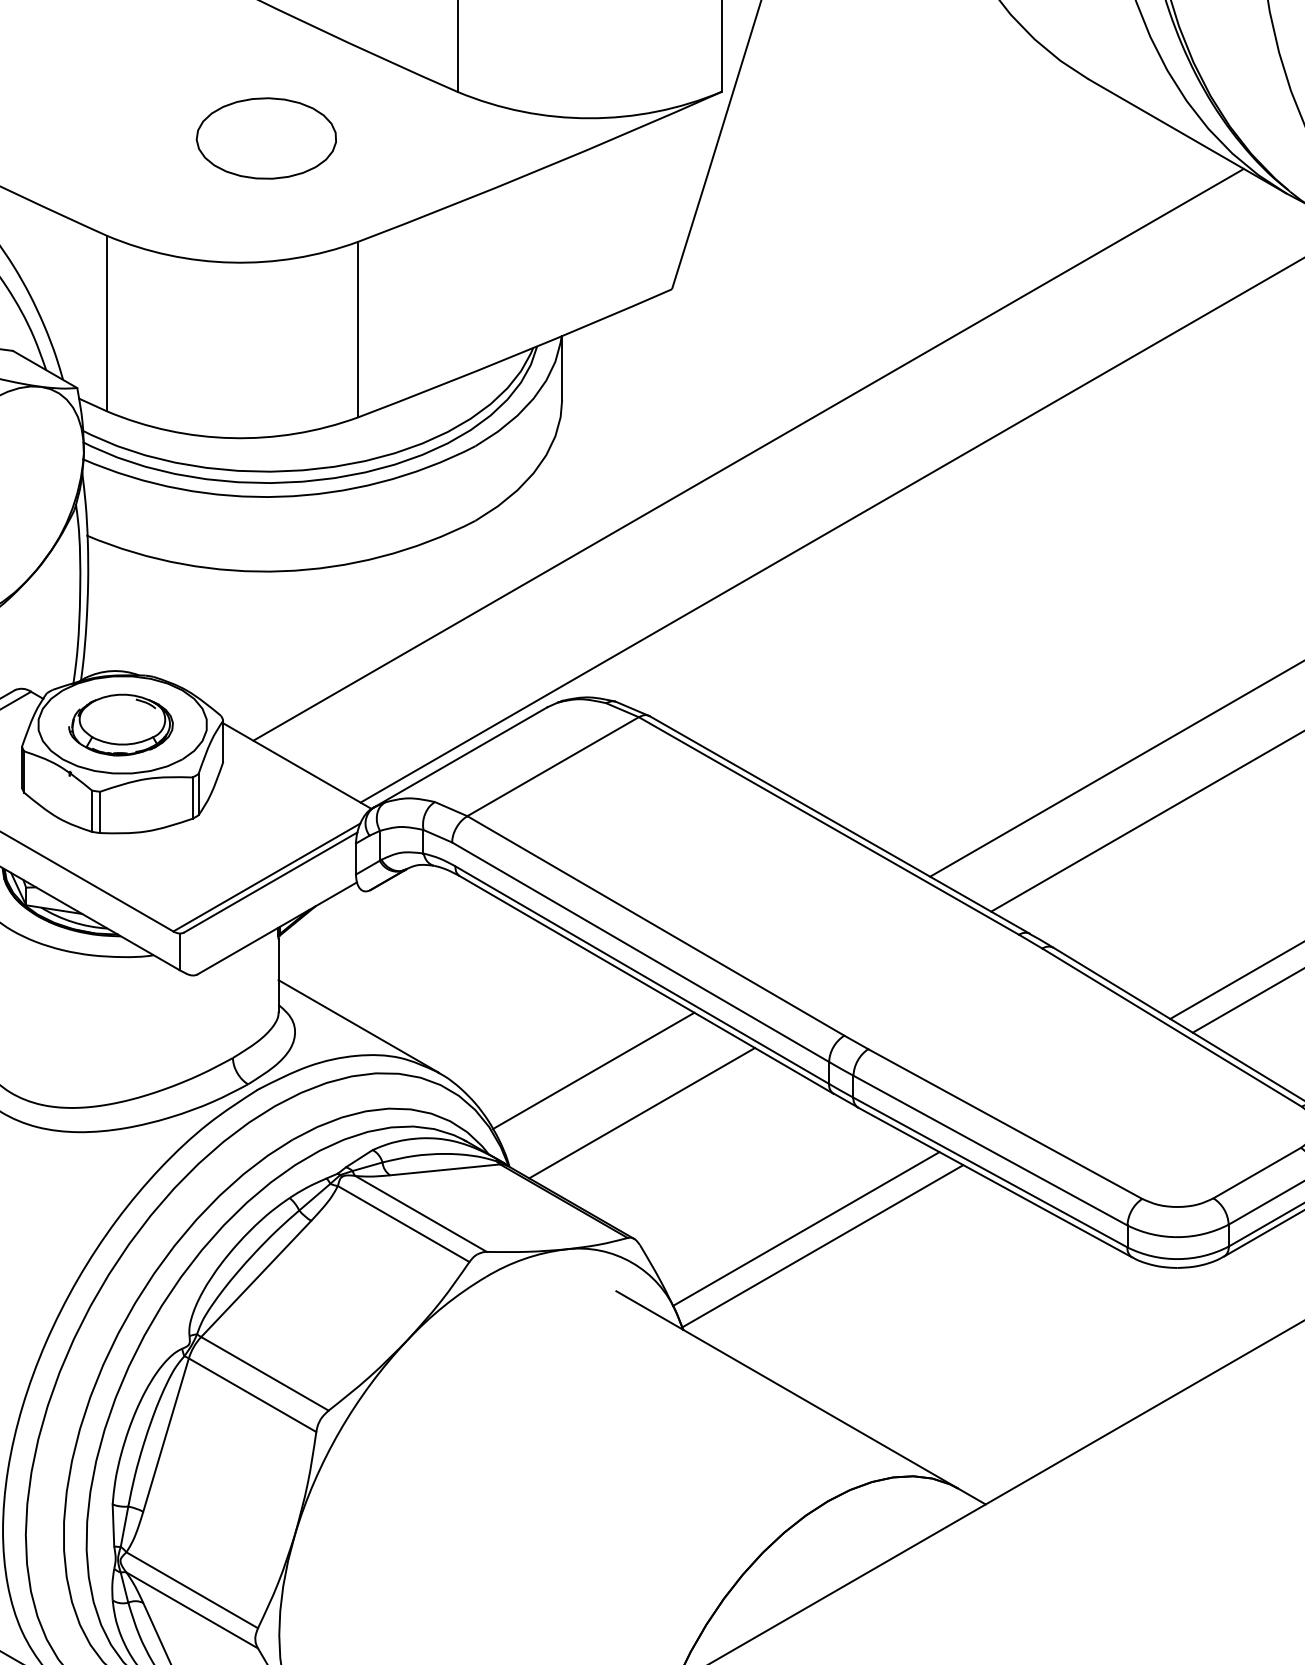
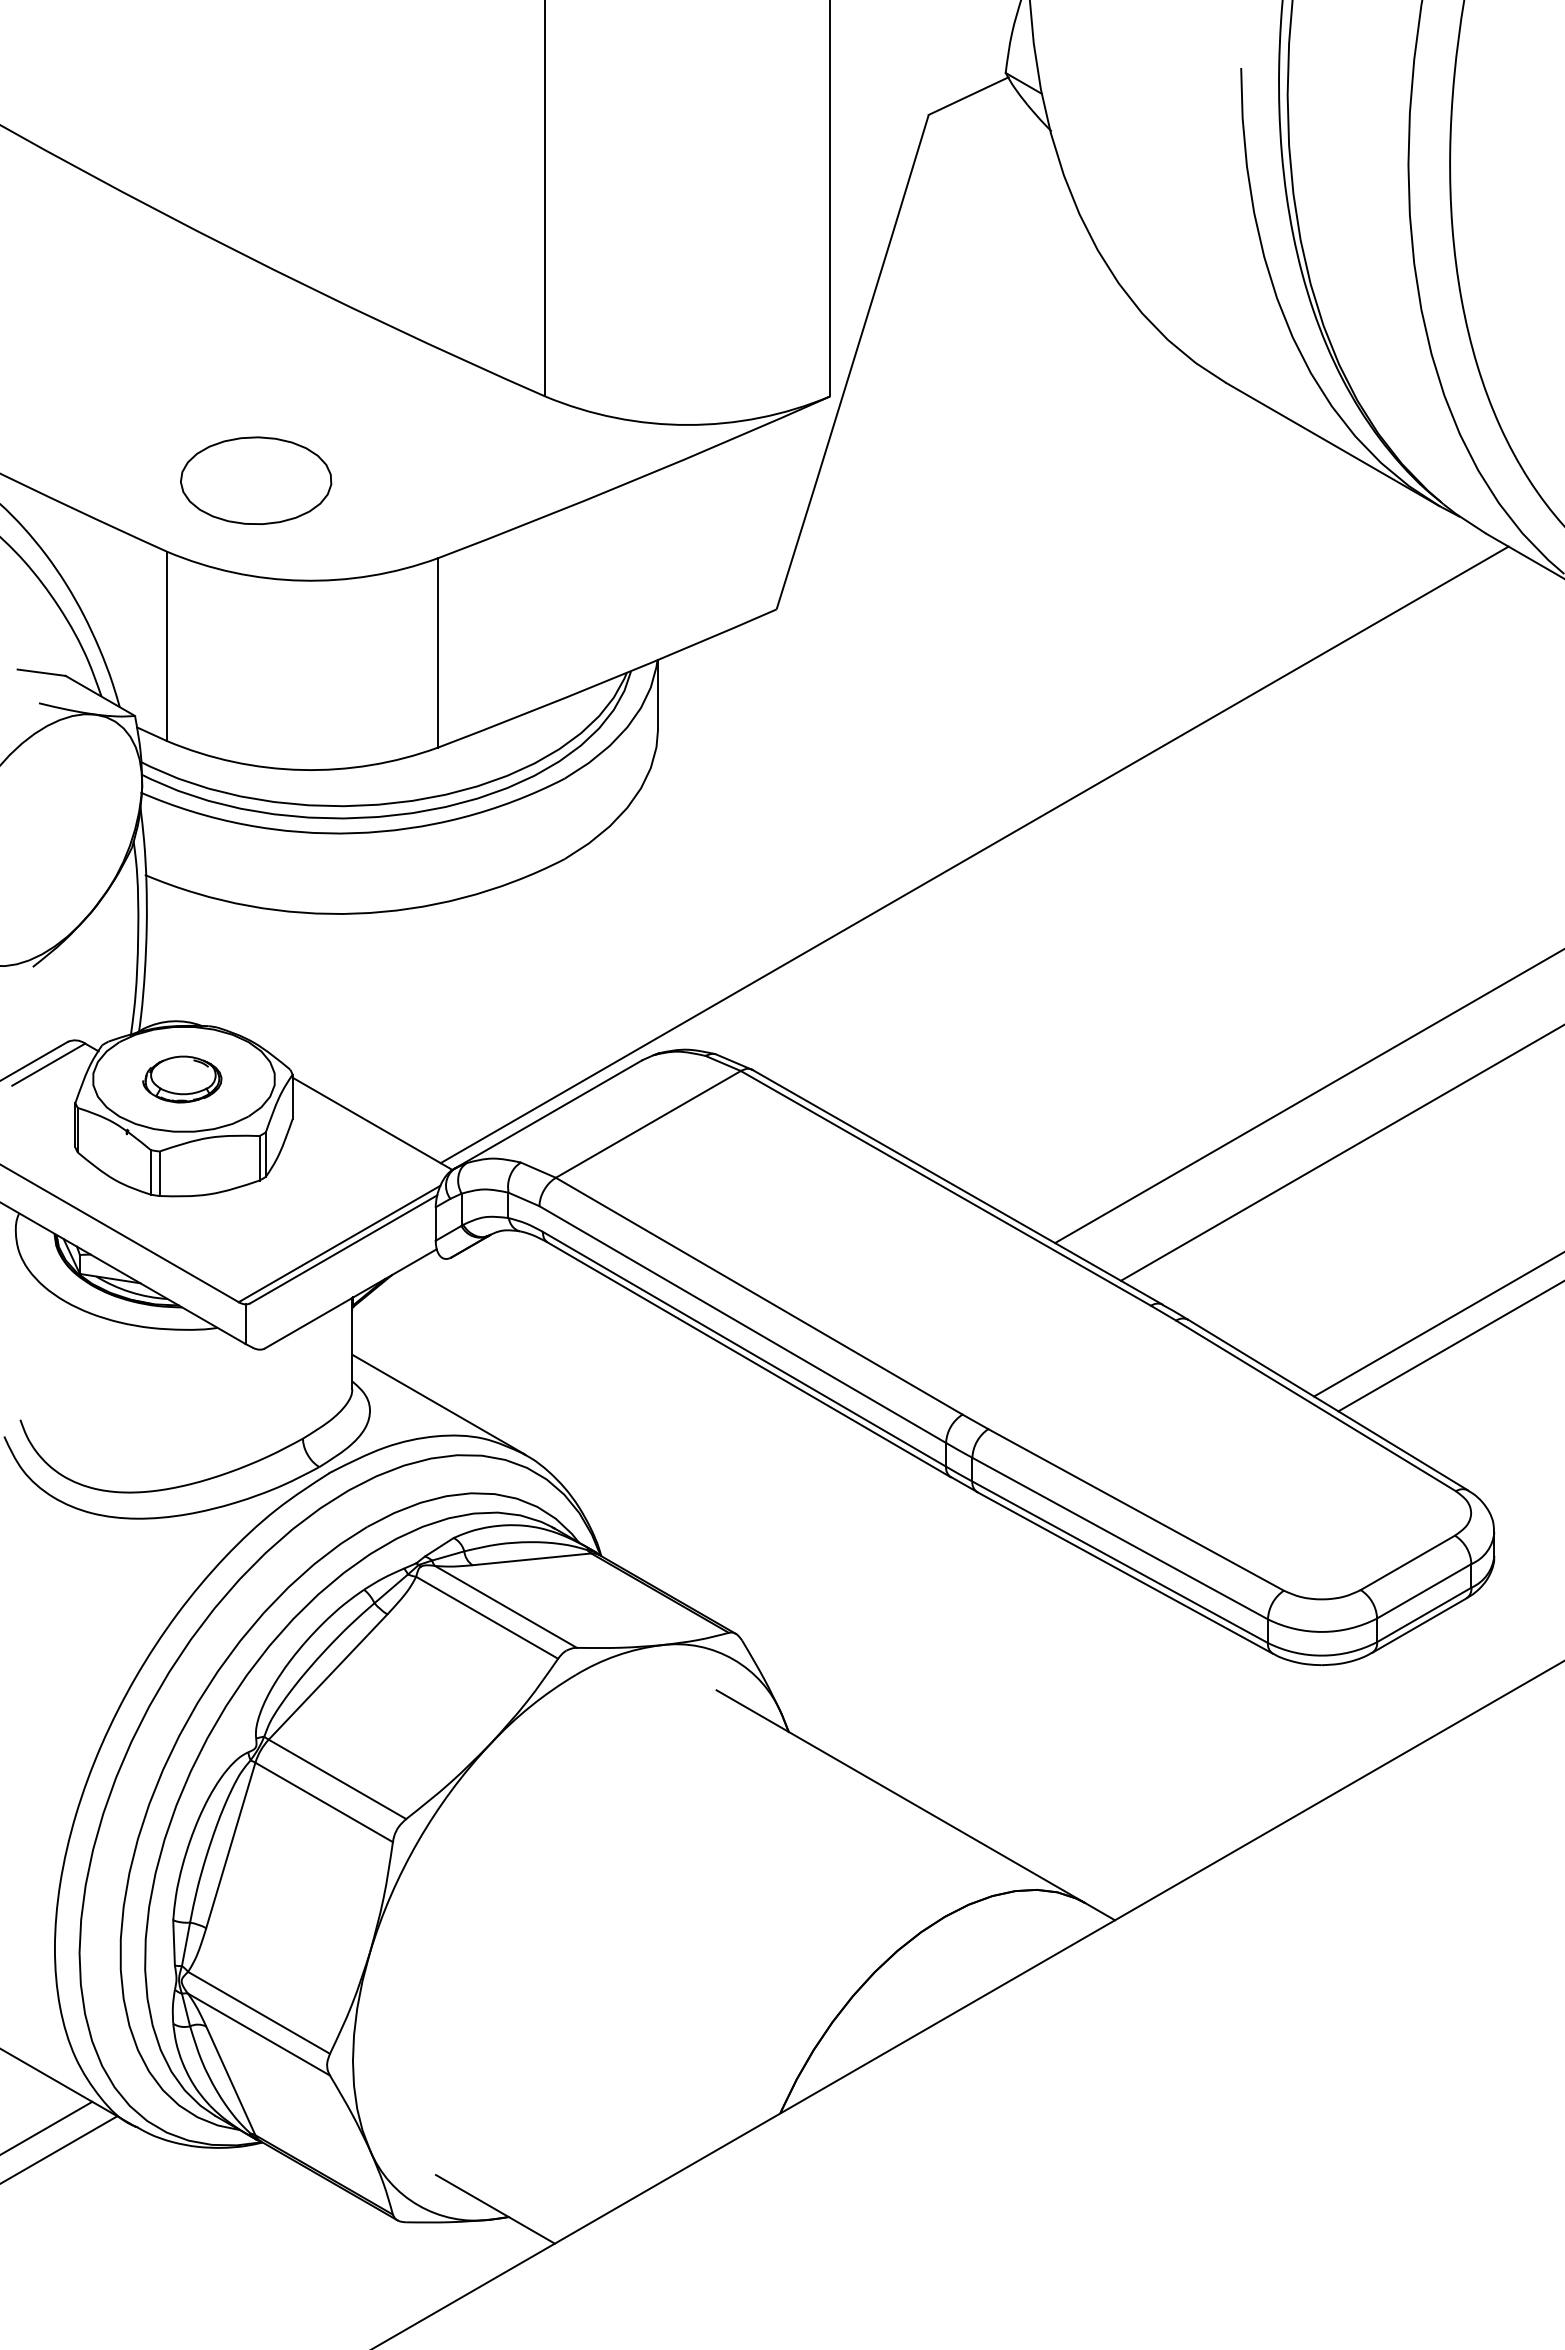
part: (266, 138) -> (256, 480), moved
line: (748, 454) -> (859, 787), removed
part: (121, 725) -> (182, 1079), size x0.7
line: (593, 1070) -> (691, 1452), removed
line: (642, 1112) -> (744, 1497), removed
line: (806, 1229) -> (921, 1623), removed
line: (822, 1246) -> (938, 1641), removed

